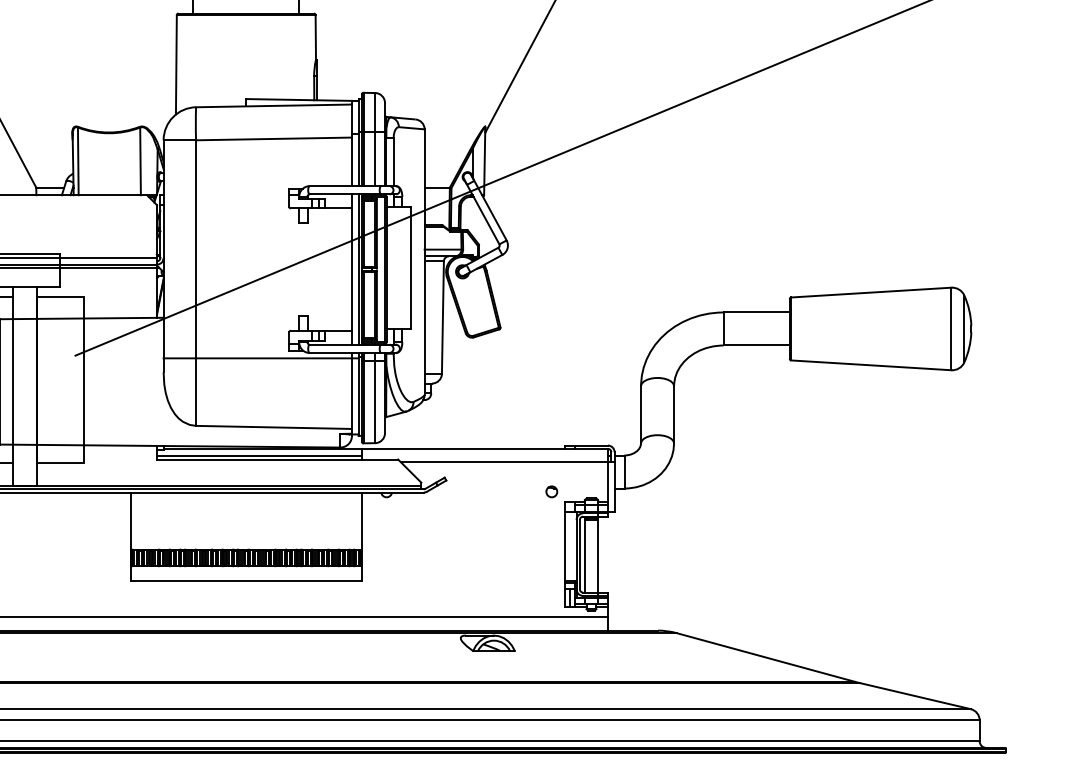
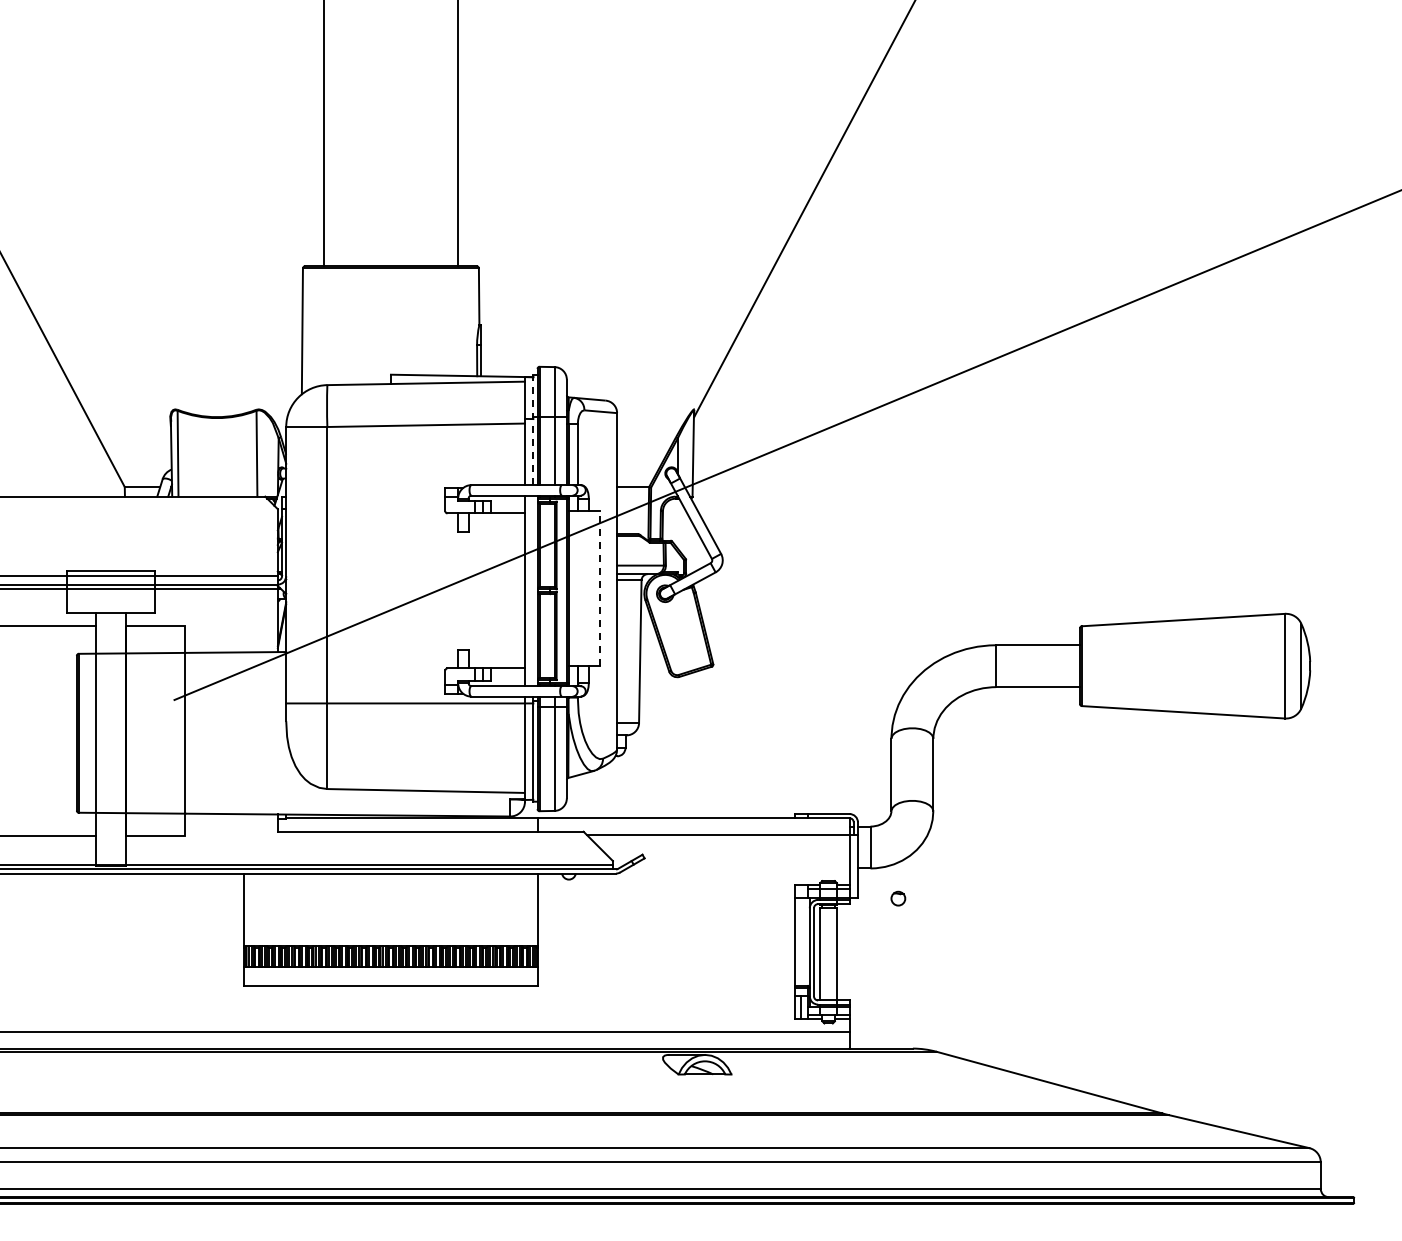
line: (358, 143) -> (533, 430), solid -> dashed
line: (411, 267) -> (600, 588), solid -> dashed
line: (358, 269) -> (533, 590), removed
line: (259, 455) -> (407, 826), removed
part: (551, 491) -> (898, 898), moved

